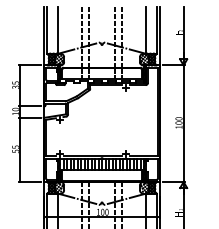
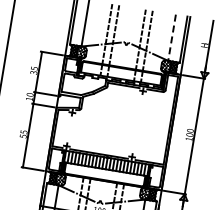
line: (145, 30) -> (171, 37), solid -> dashed

